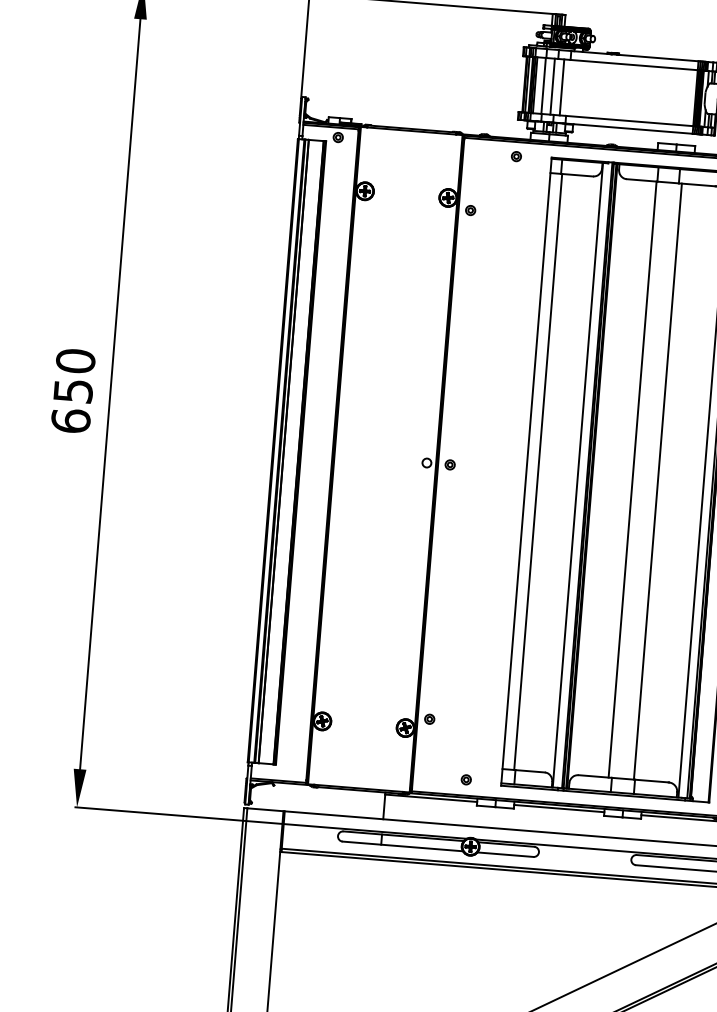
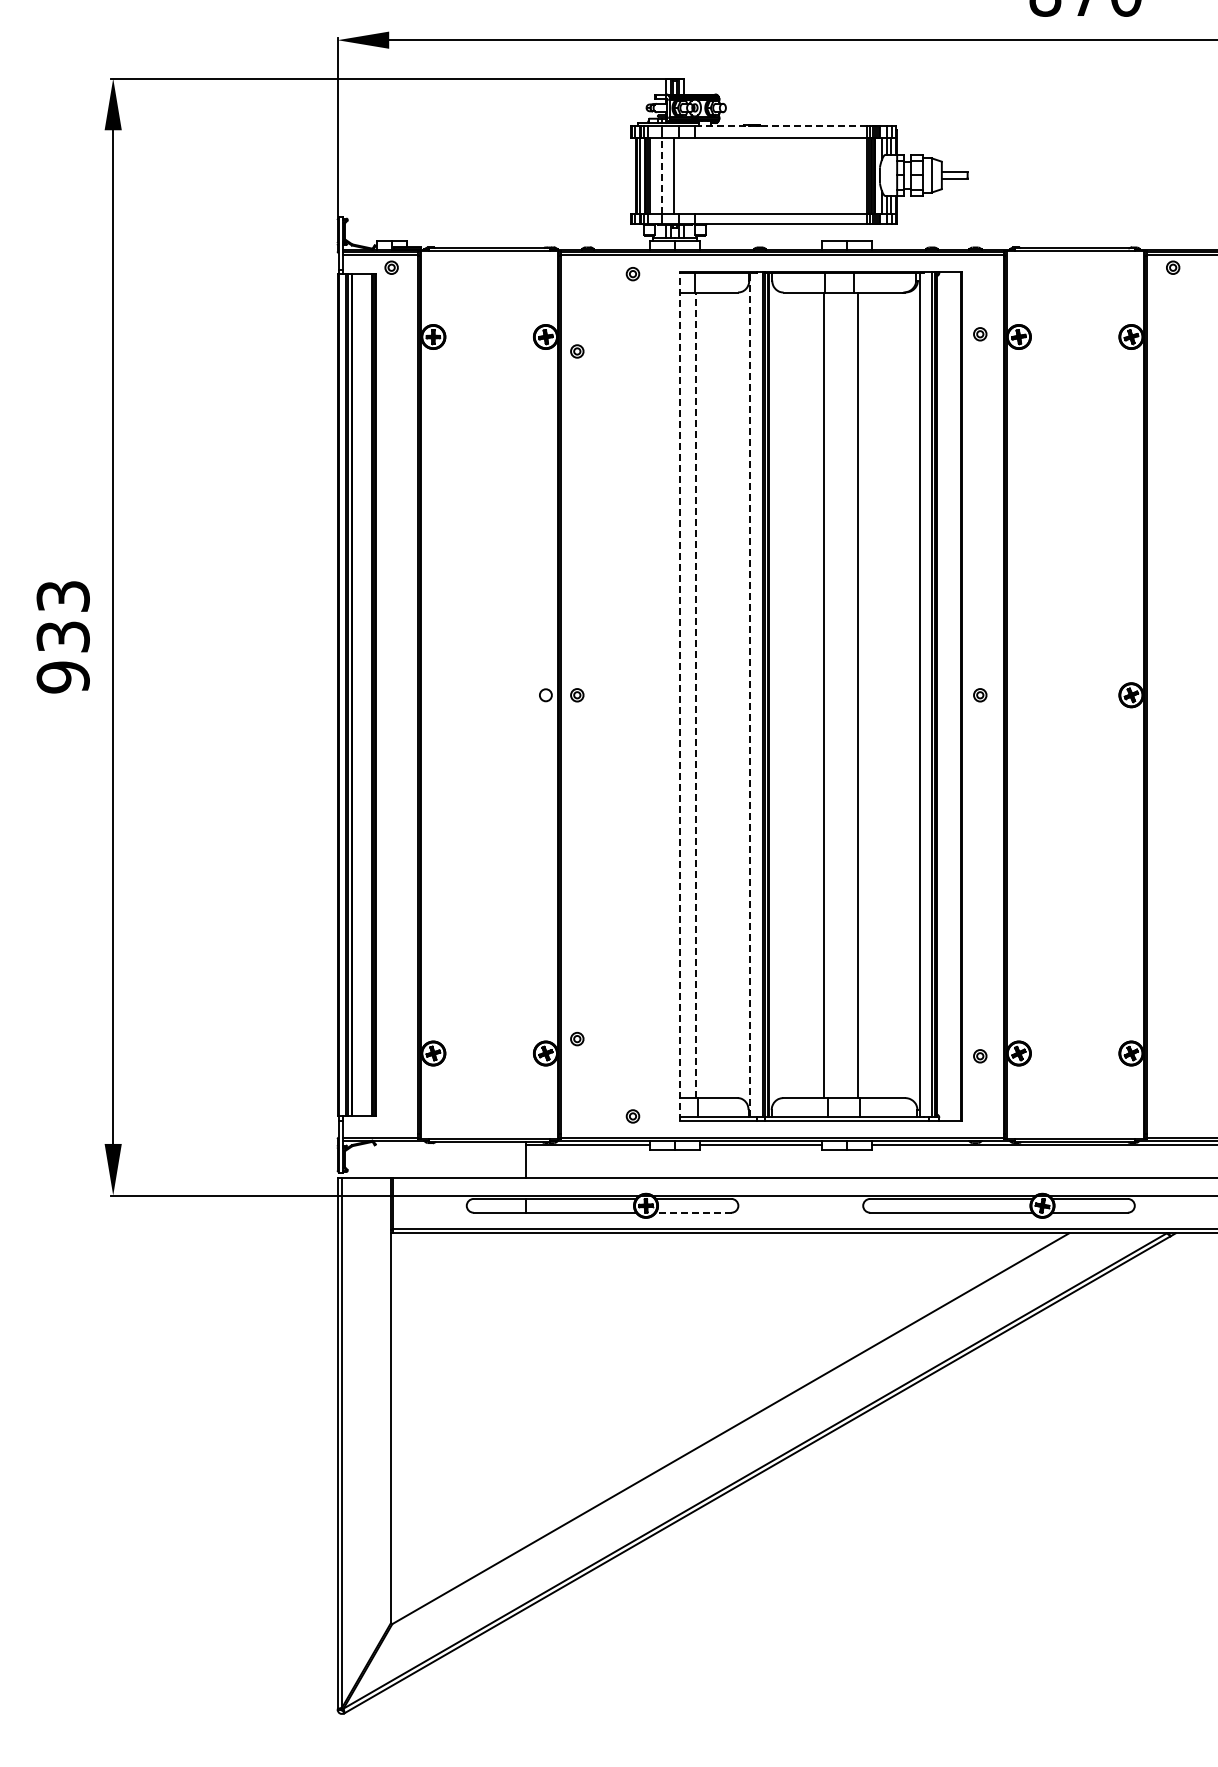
line: (635, 56) -> (781, 126), solid -> dashed
line: (543, 86) -> (661, 176), solid -> dashed
line: (561, 87) -> (686, 176), removed
text: (72, 390) -> (62, 636), 650 -> 933
line: (526, 471) -> (680, 695), solid -> dashed
line: (538, 472) -> (696, 695), solid -> dashed
line: (577, 474) -> (749, 694), solid -> dashed
line: (505, 854) -> (693, 1212), solid -> dashed

